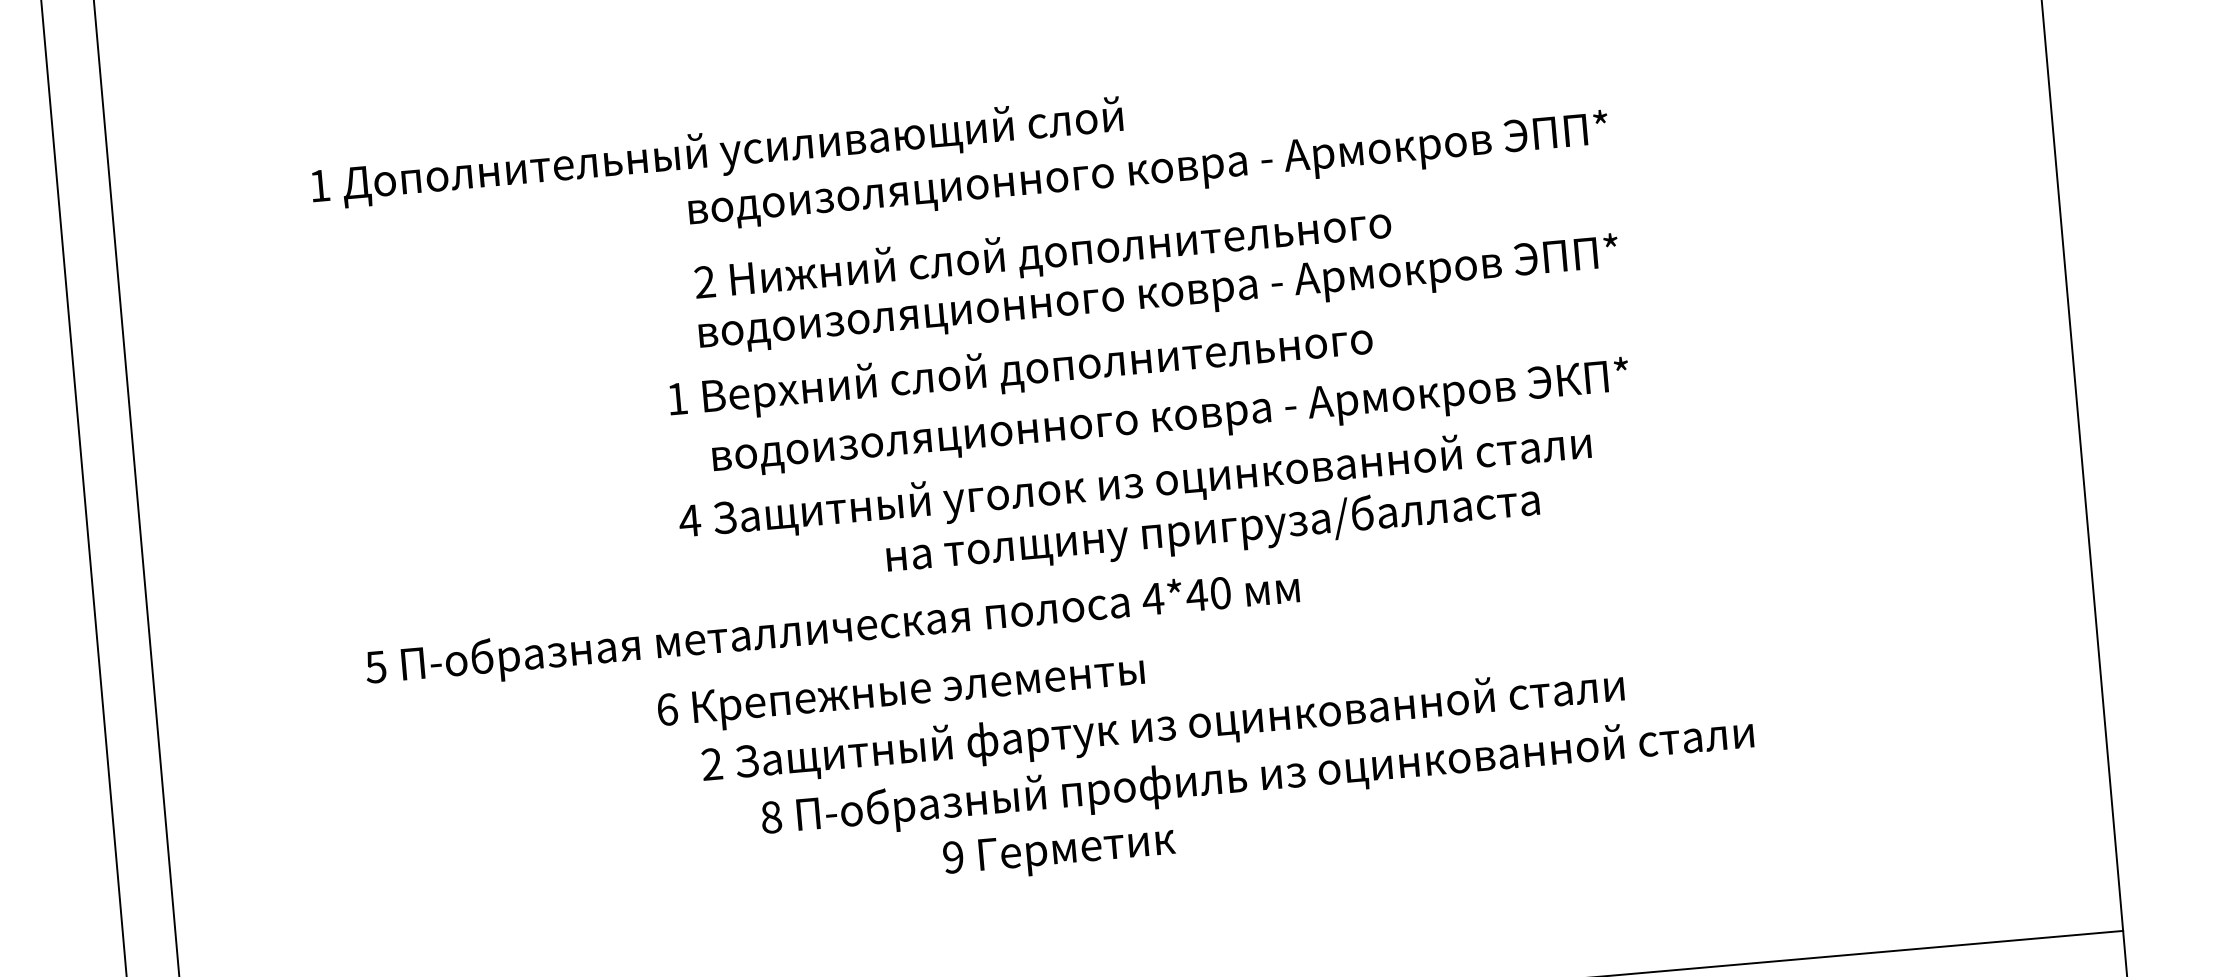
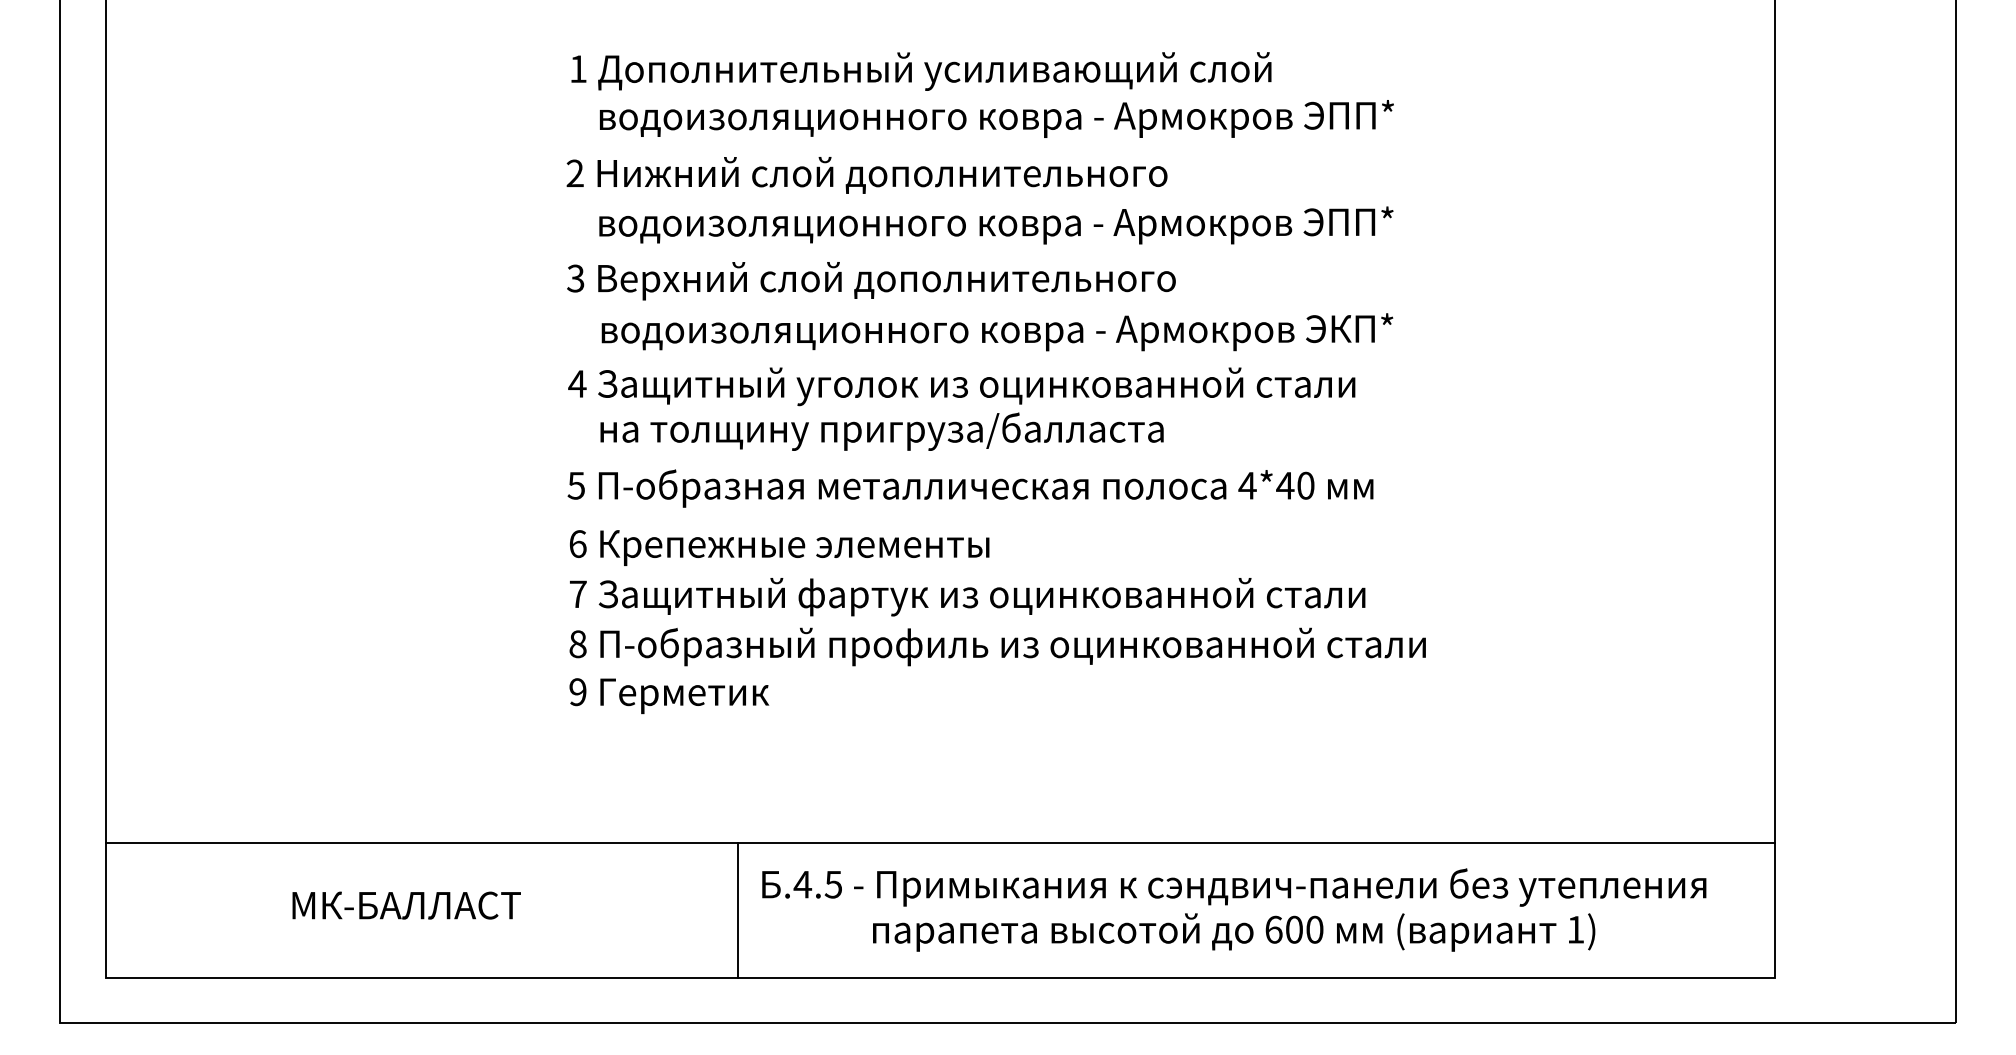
text: (717, 153) -> (921, 71), moved
text: (1042, 254) -> (866, 175), moved
text: (677, 398) -> (575, 278), 1 -> 3
text: (1212, 530) -> (881, 431), moved
text: (832, 630) -> (970, 488), moved
text: (901, 693) -> (779, 547), moved
text: (711, 763) -> (577, 593), 2 -> 7
text: (1257, 777) -> (997, 646), moved
text: (1059, 853) -> (669, 696), moved

